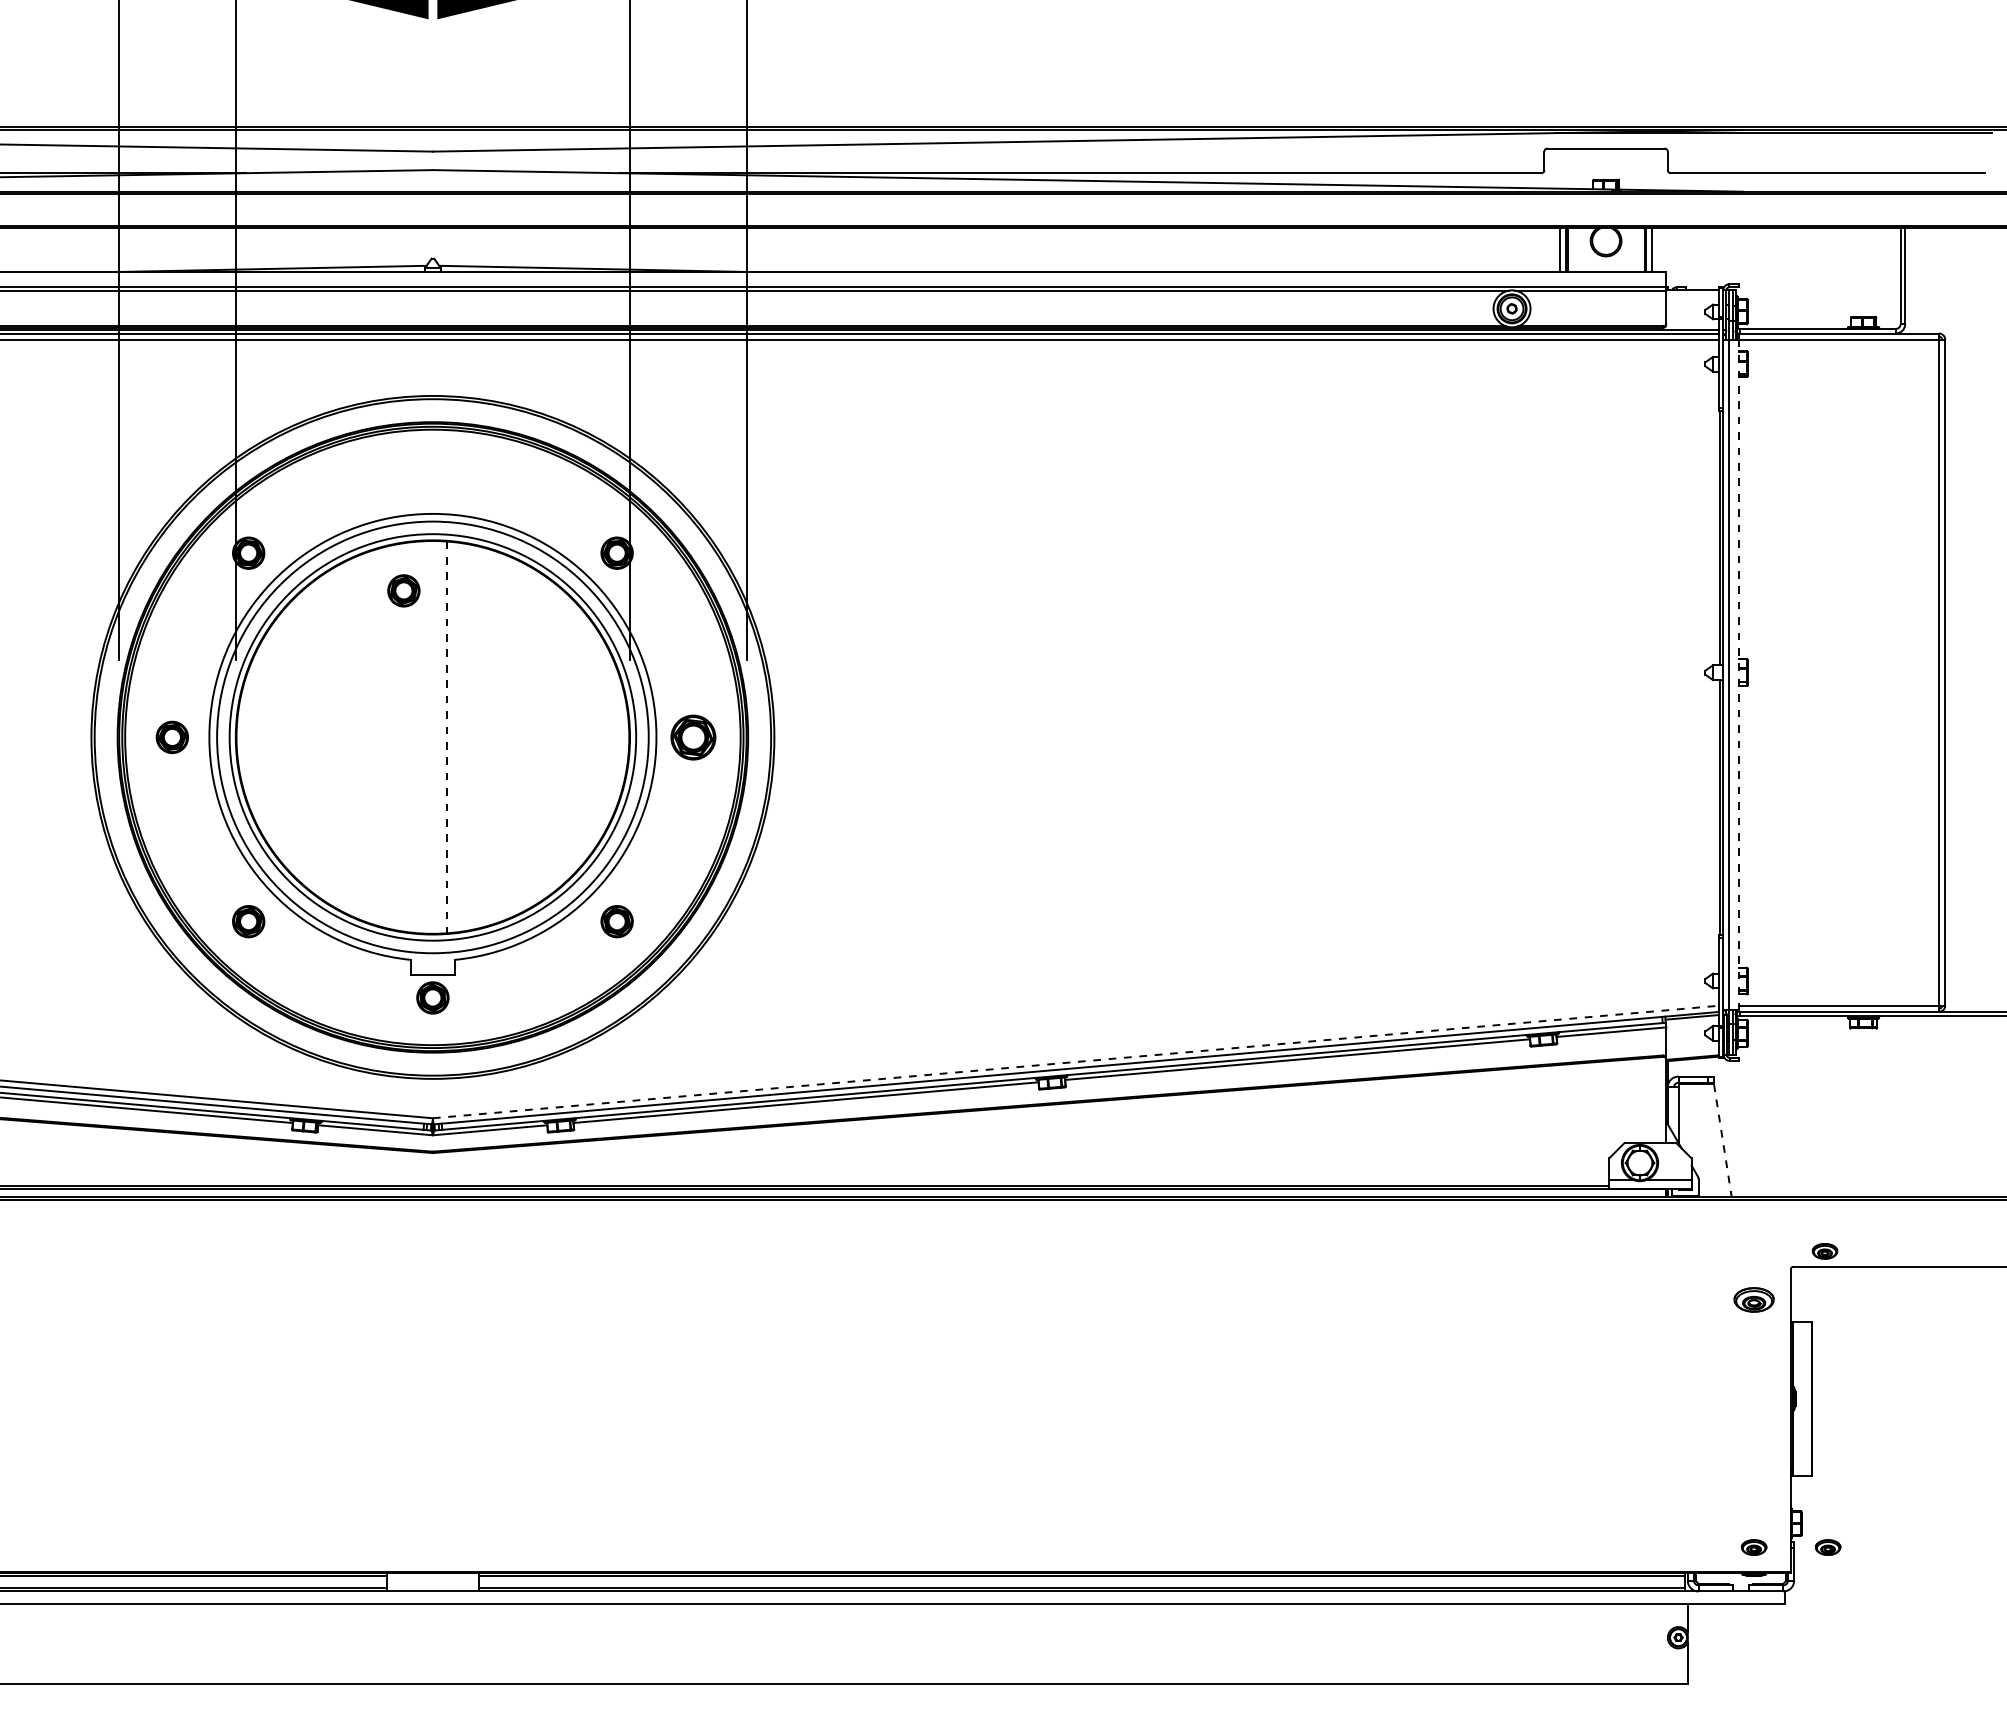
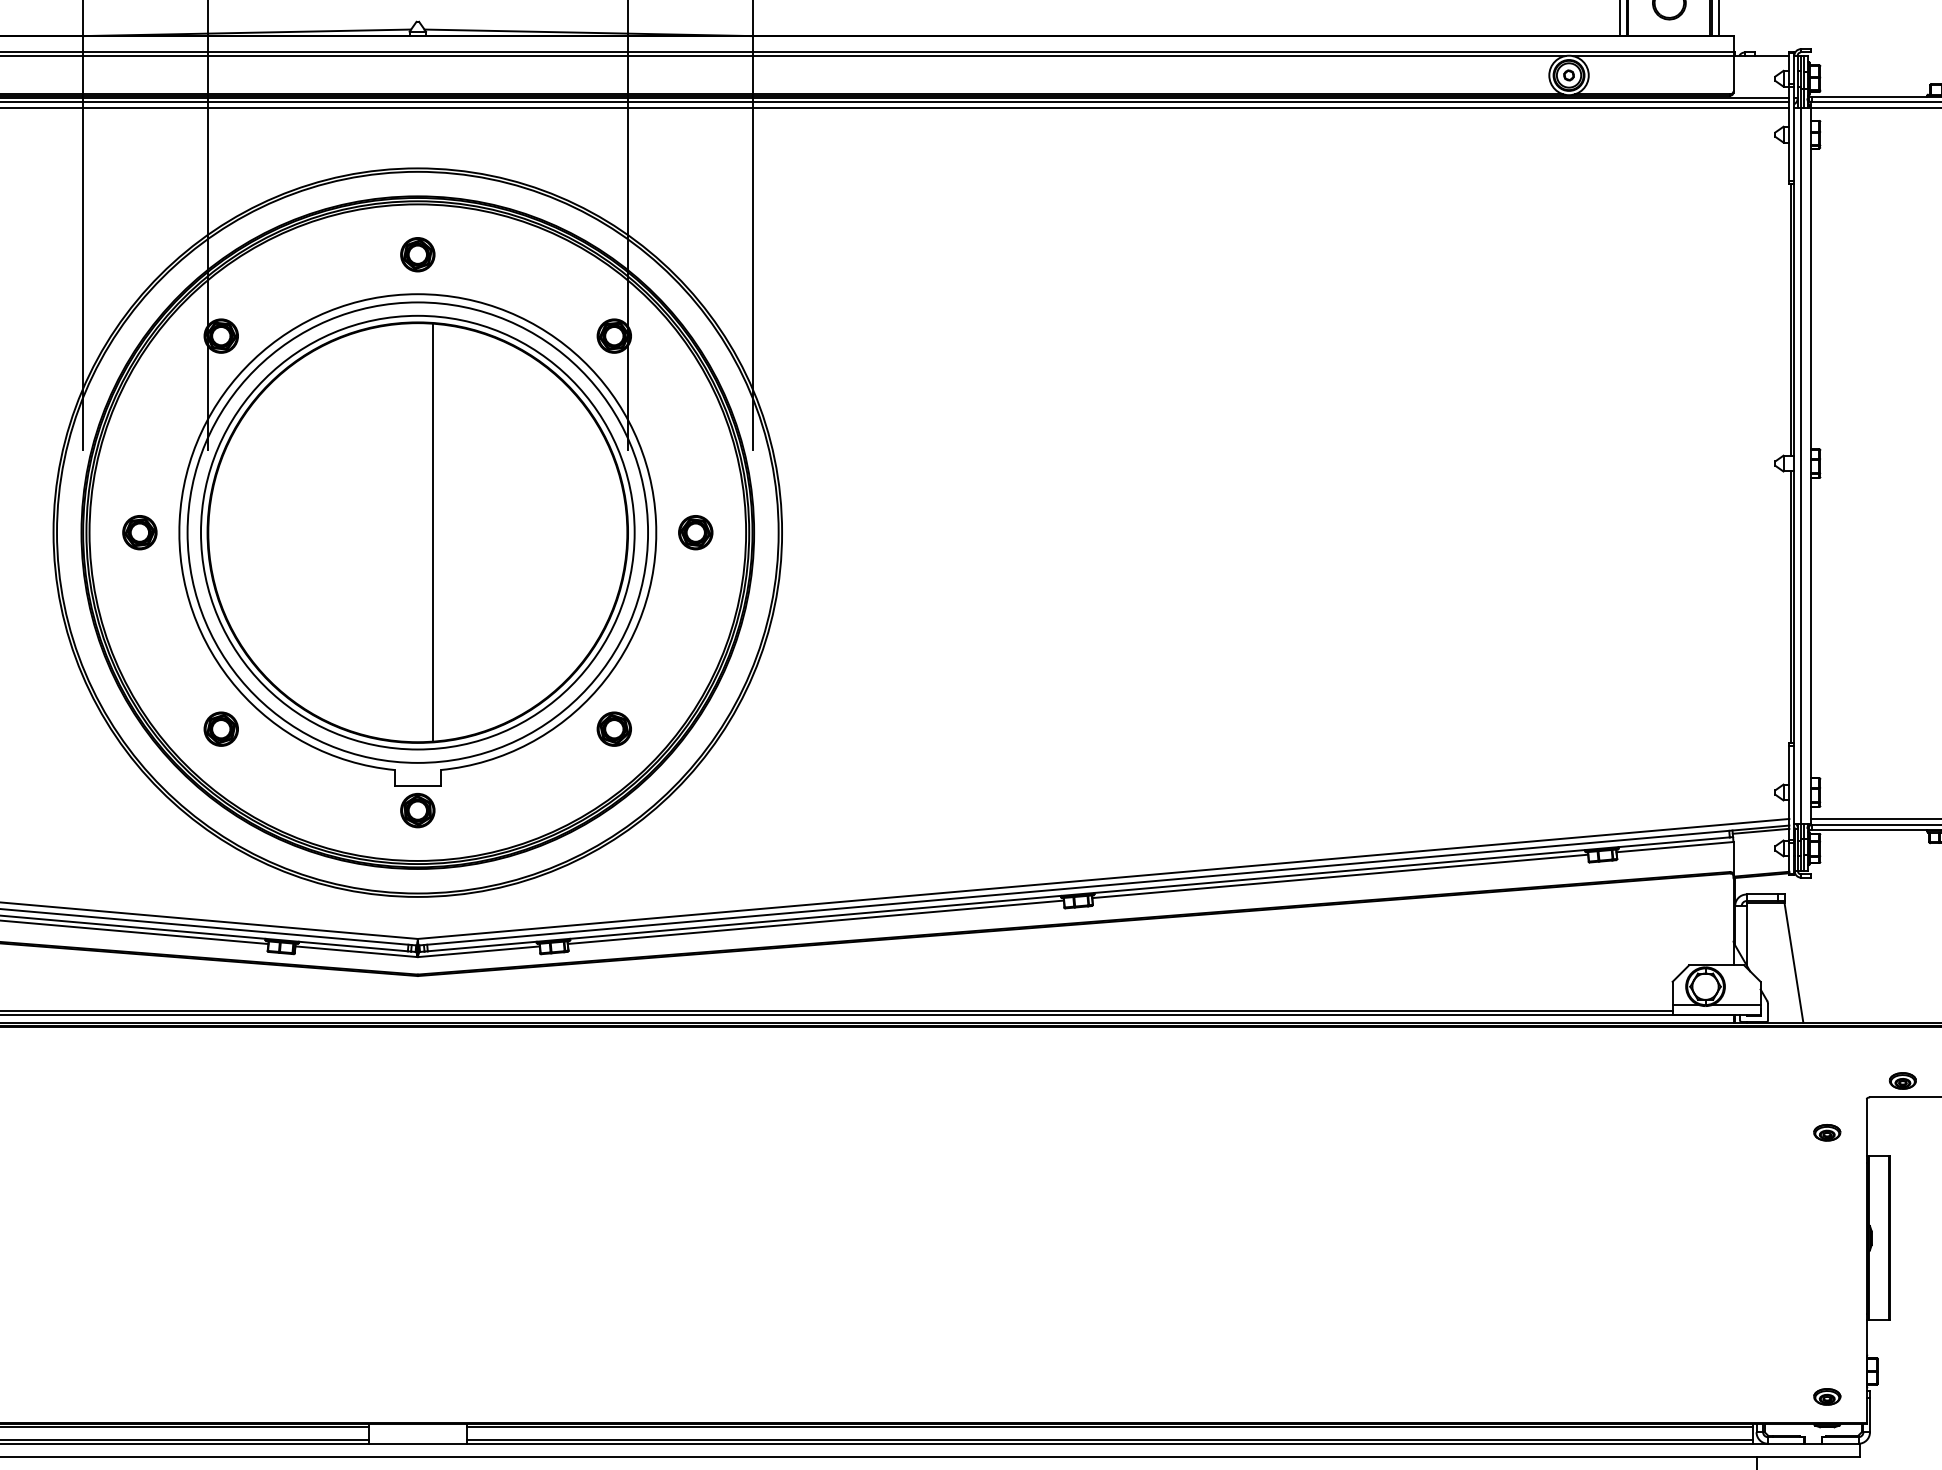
part: (403, 590) -> (417, 254), moved
line: (1738, 675) -> (1810, 466), dashed -> solid
part: (693, 736) -> (695, 531), size x0.71
line: (446, 737) -> (432, 532), dashed -> solid
line: (1076, 1061) -> (1104, 878), dashed -> solid
line: (1722, 1140) -> (1793, 962), dashed -> solid
part: (1753, 1299) -> (1826, 1132), size x0.62
part: (1827, 1547) -> (1905, 1396), removed

